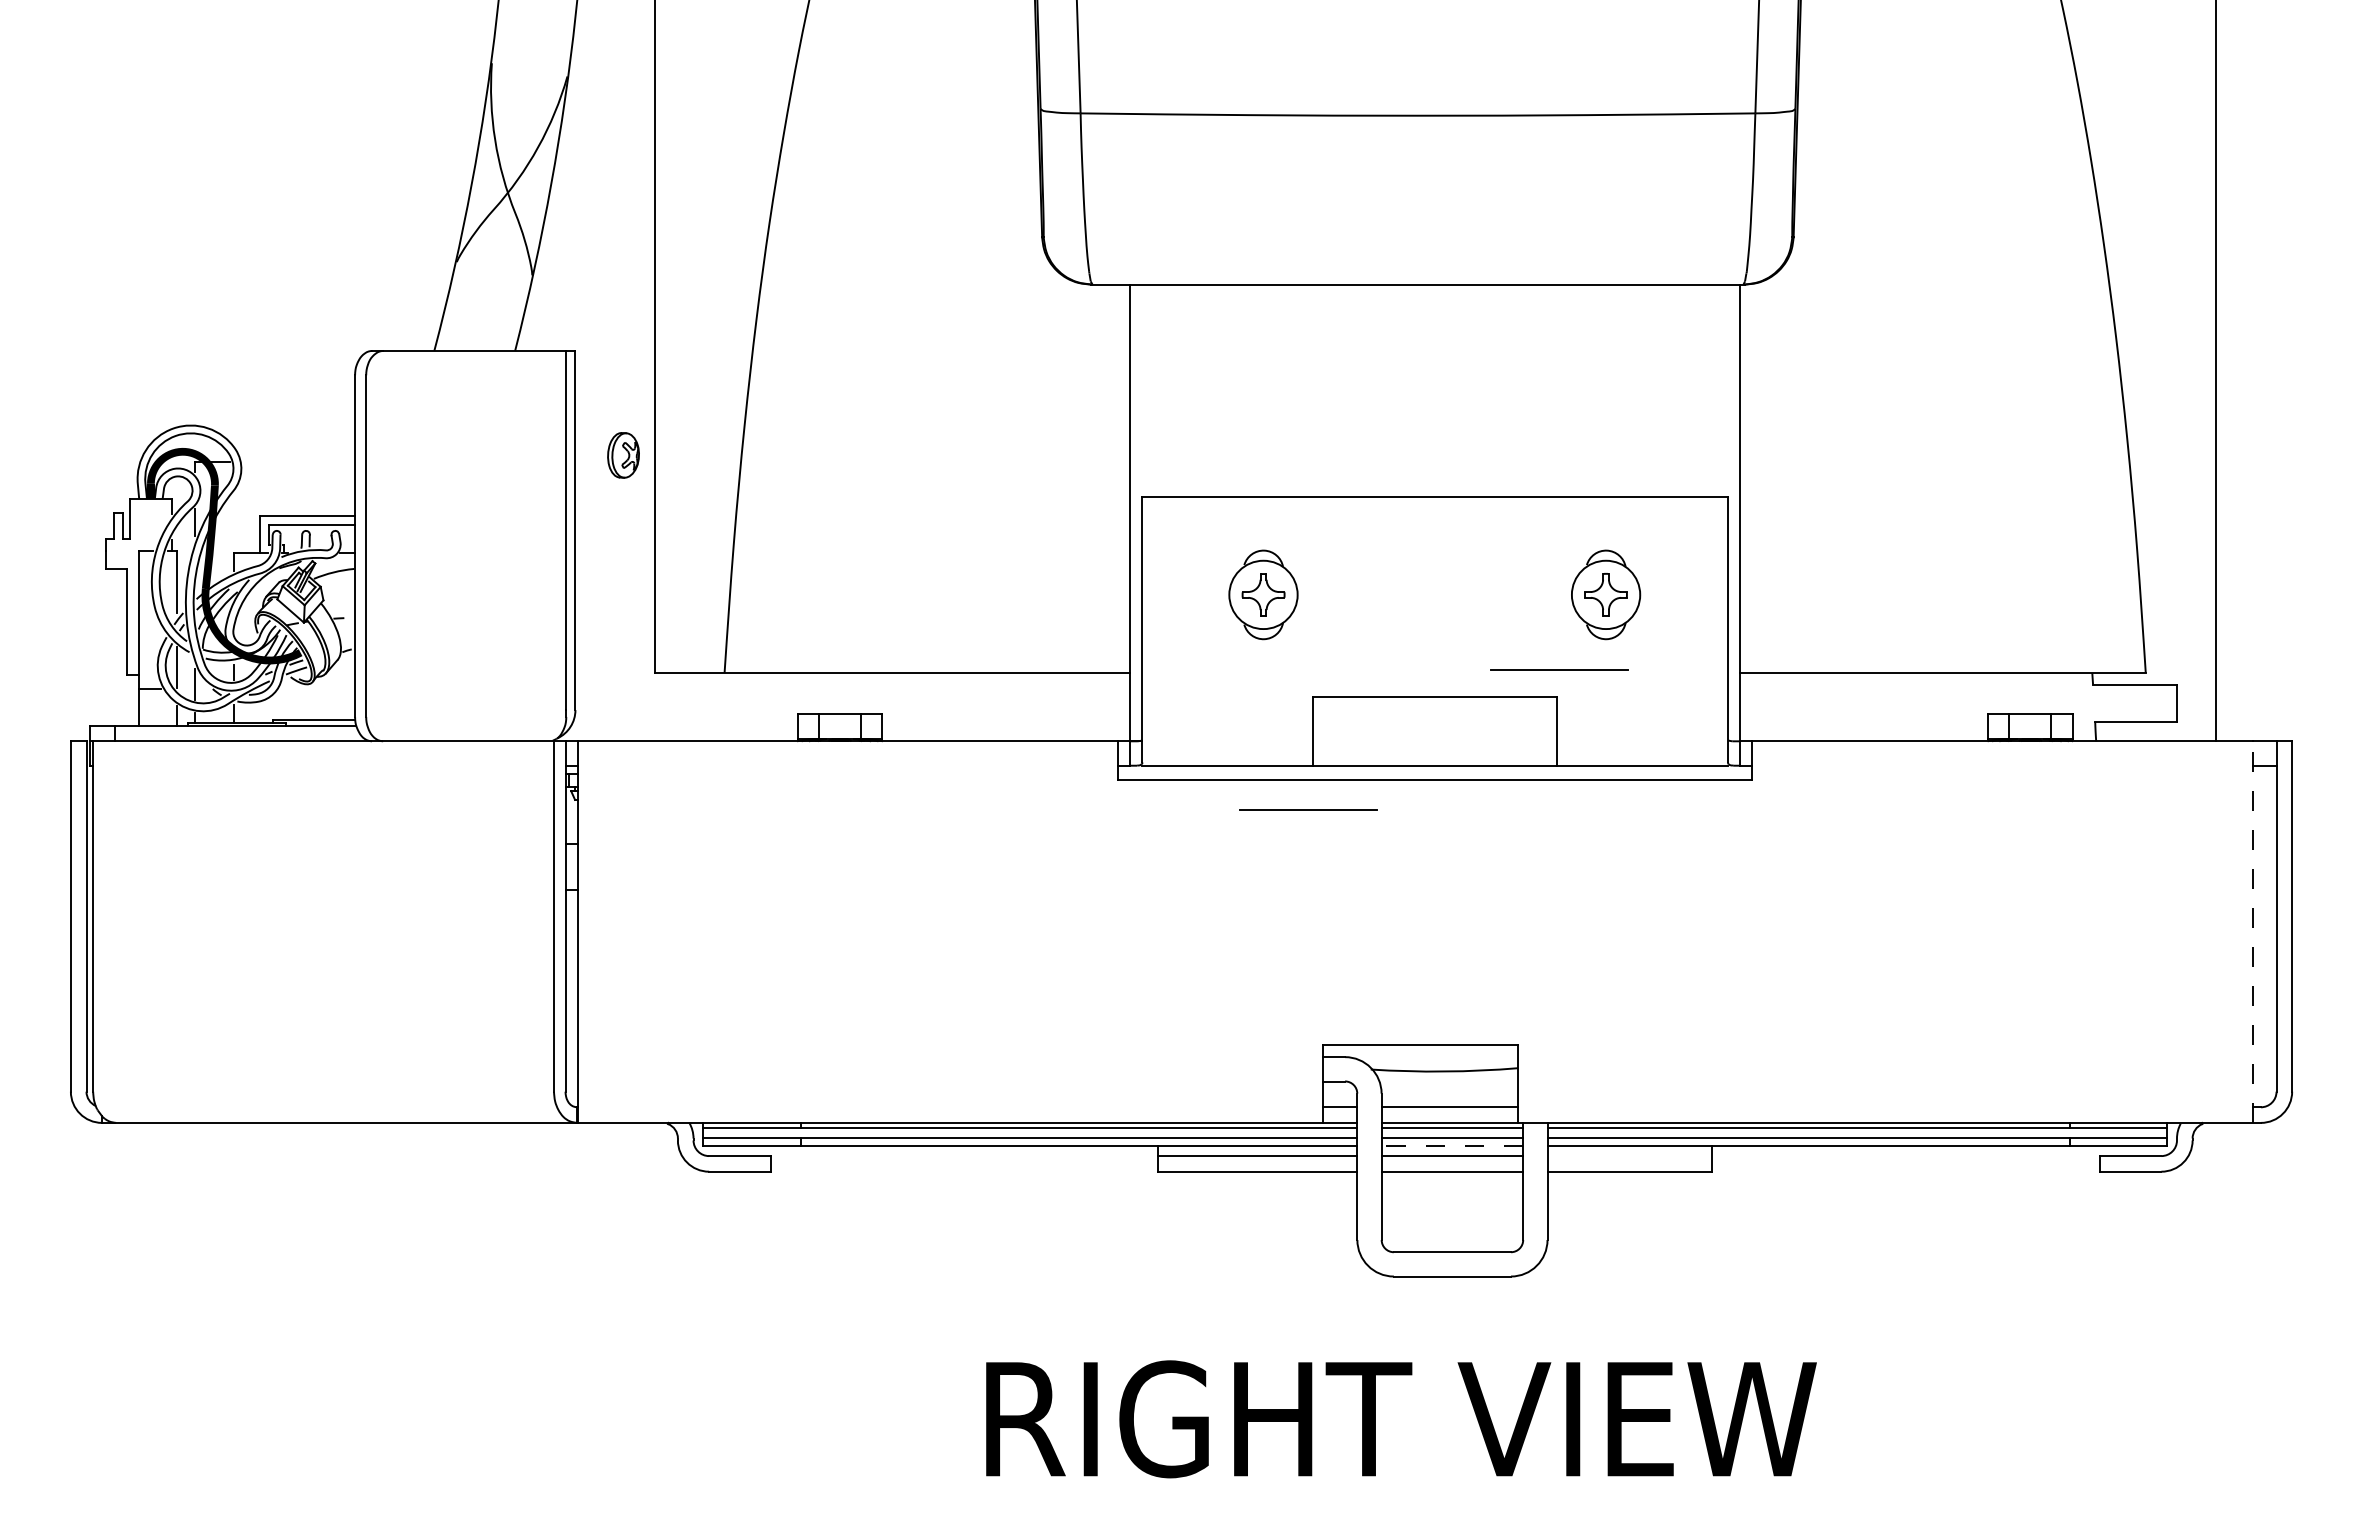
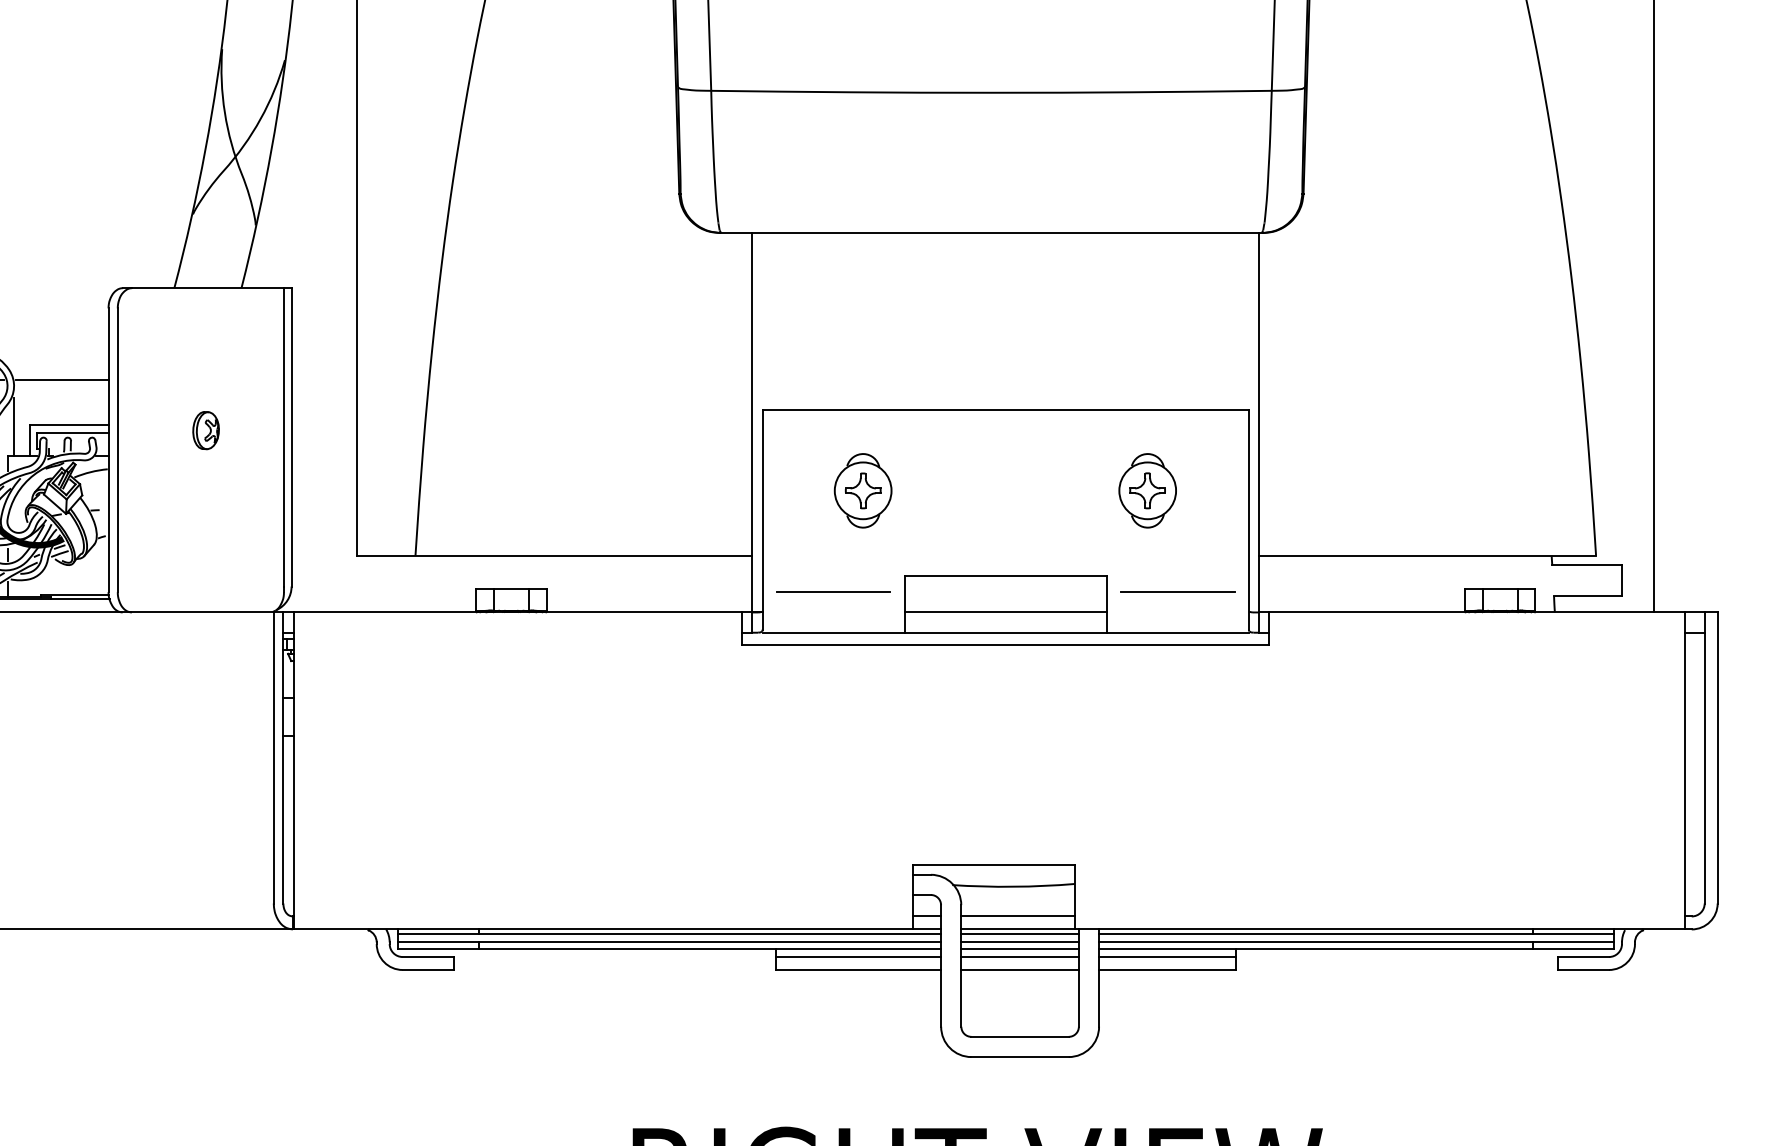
part: (623, 455) -> (206, 430), moved
line: (299, 461) -> (62, 380), added
line: (241, 517) -> (14, 426), added
line: (1559, 669) -> (1178, 591), moved
line: (1435, 741) -> (1006, 612), added
line: (1308, 809) -> (833, 591), moved
line: (2253, 932) -> (1685, 771), dashed -> solid
line: (1452, 1146) -> (1020, 949), dashed -> solid
line: (1629, 1156) -> (1167, 957), added

